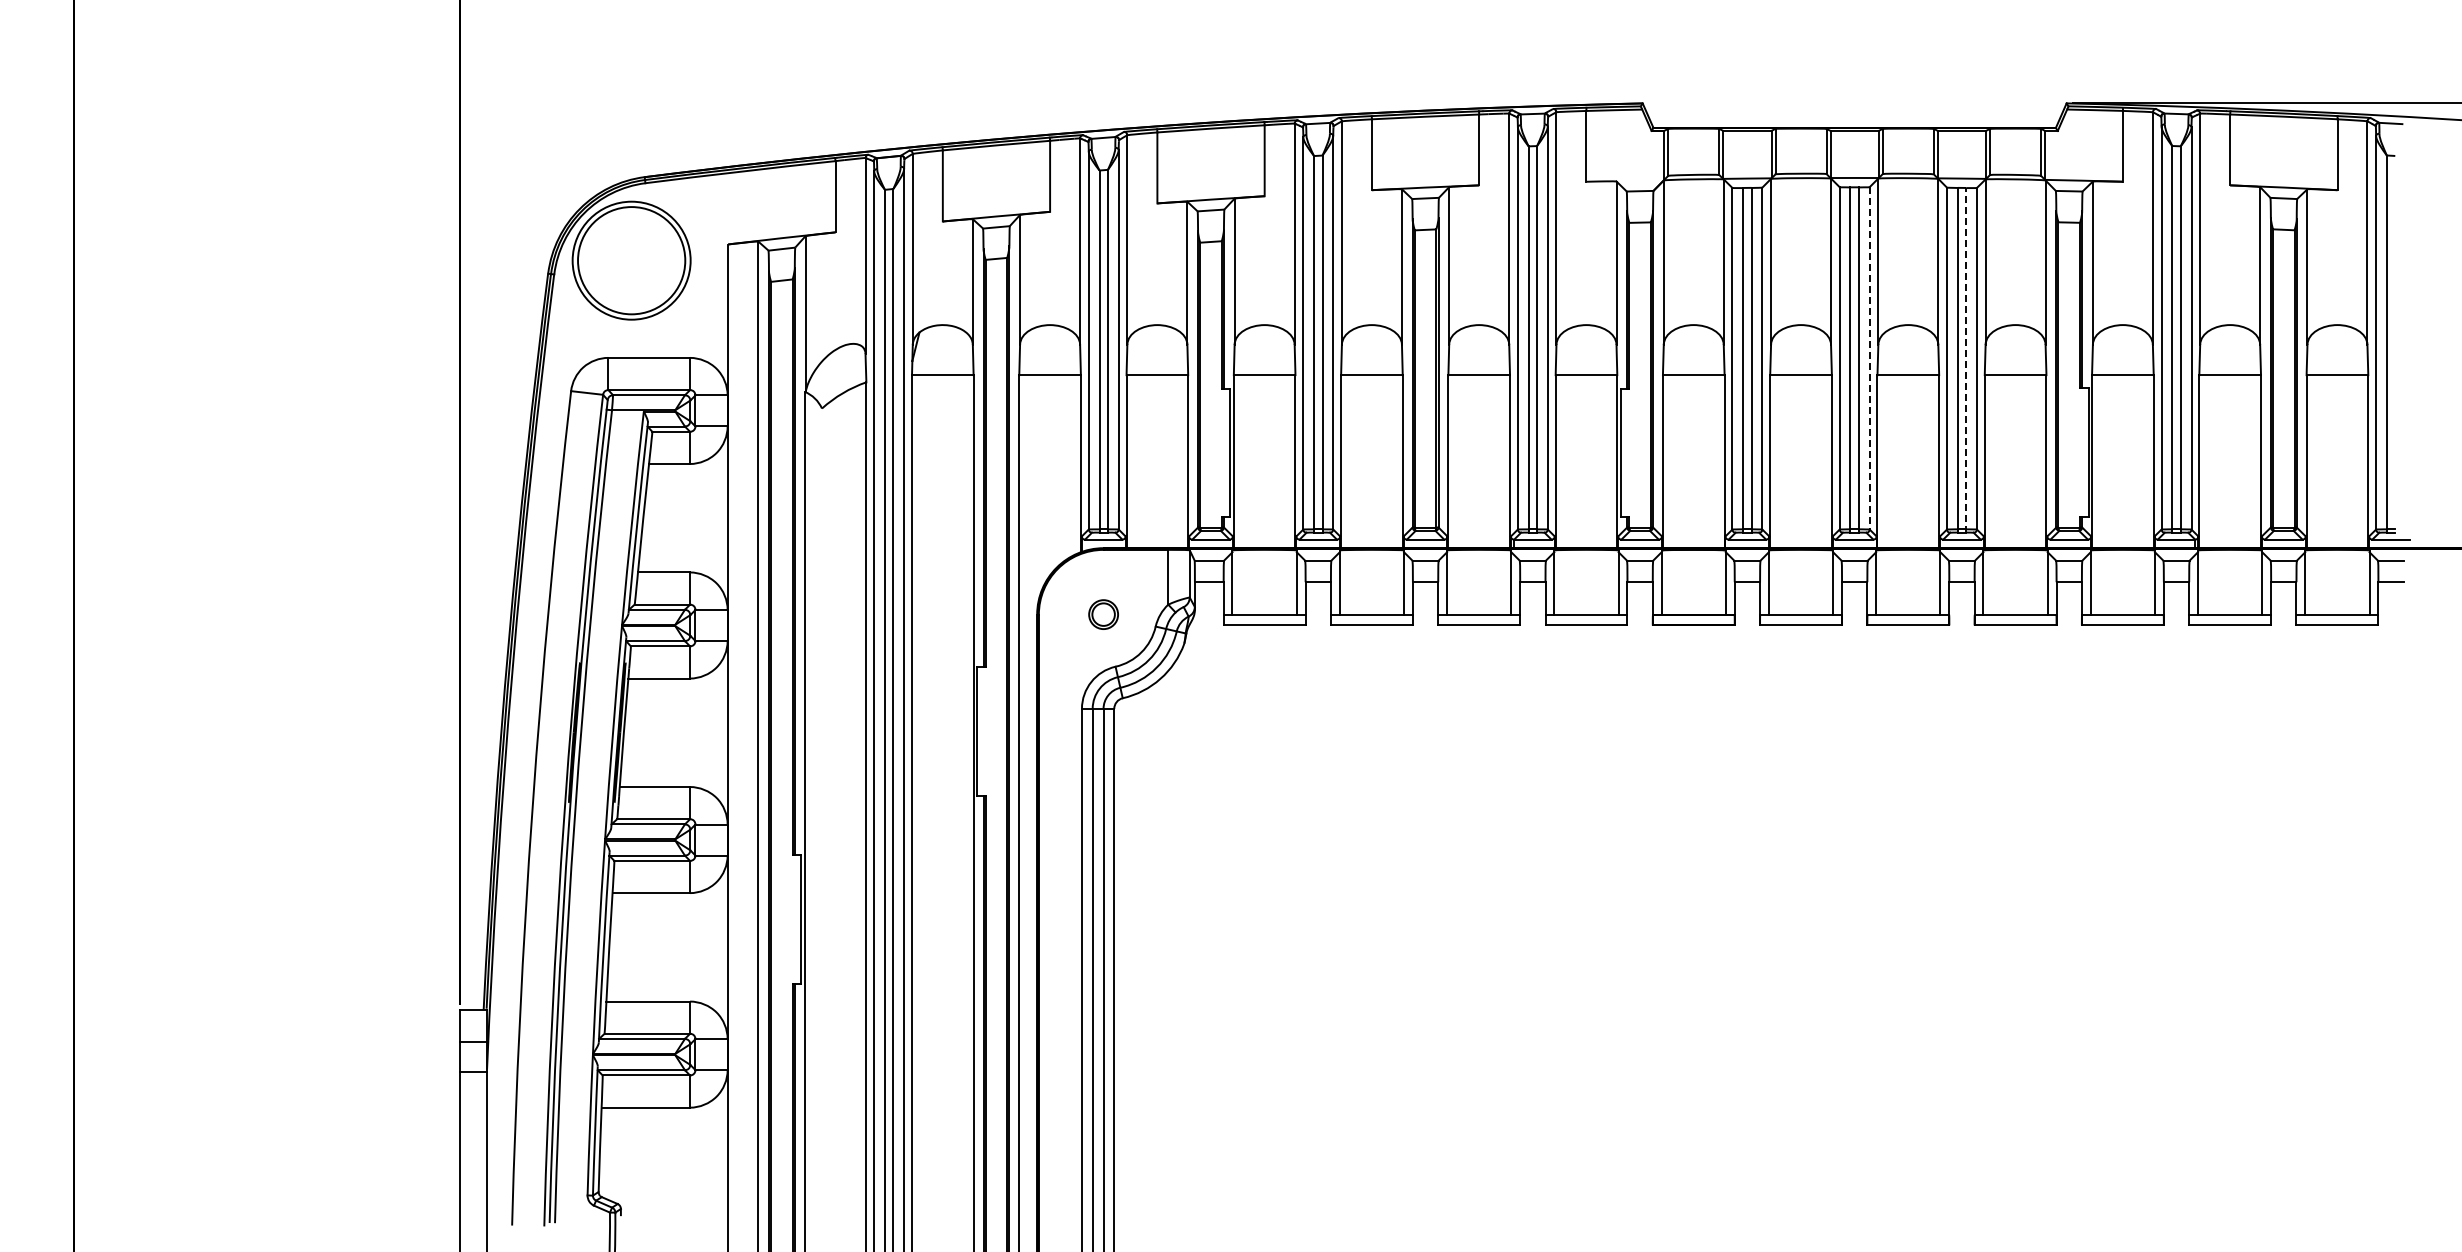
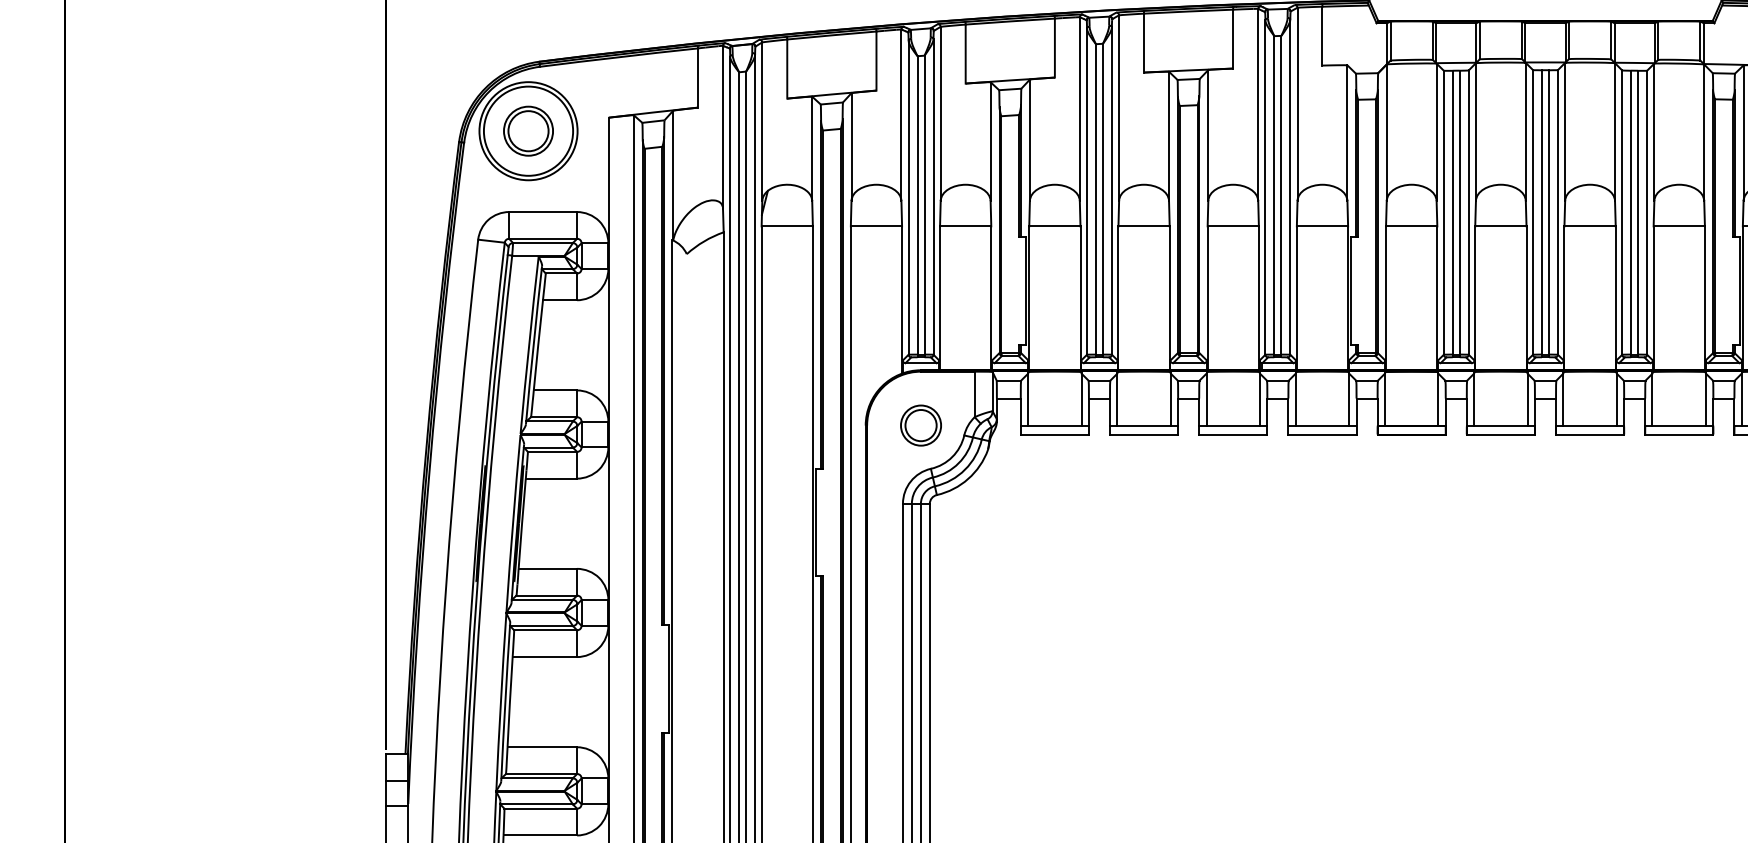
part: (631, 260) -> (528, 131), added
line: (1869, 358) -> (1557, 212), dashed -> solid
line: (1966, 359) -> (1638, 213), dashed -> solid
part: (1103, 614) -> (920, 425), size x1.67

